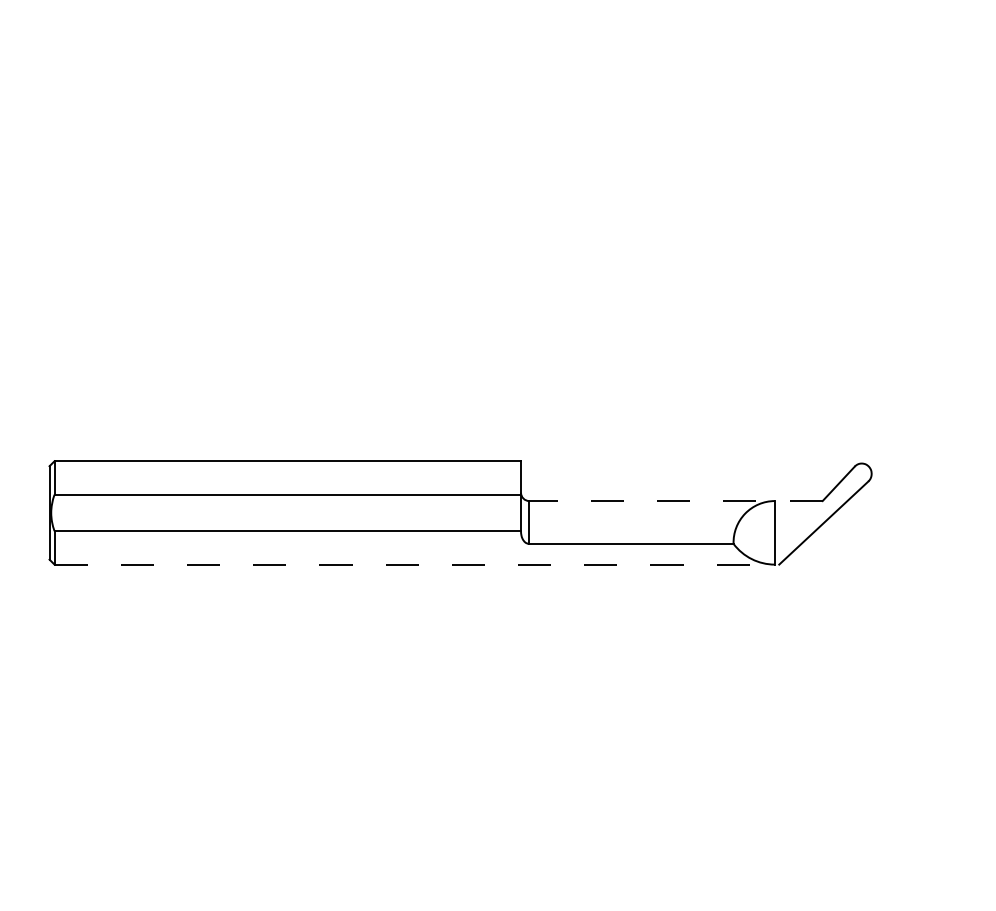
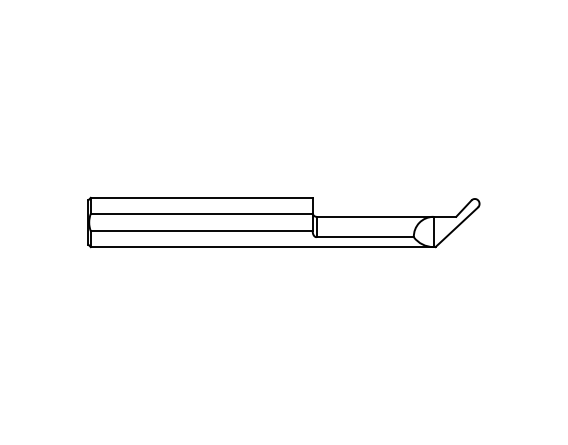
line: (676, 500) -> (386, 216), dashed -> solid
line: (417, 565) -> (263, 247), dashed -> solid

